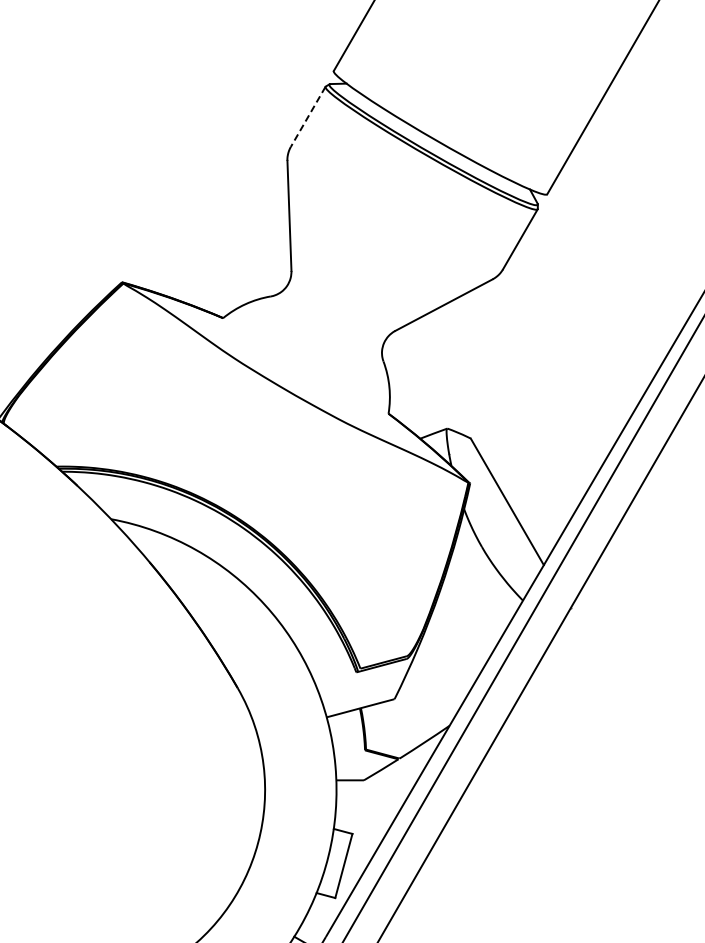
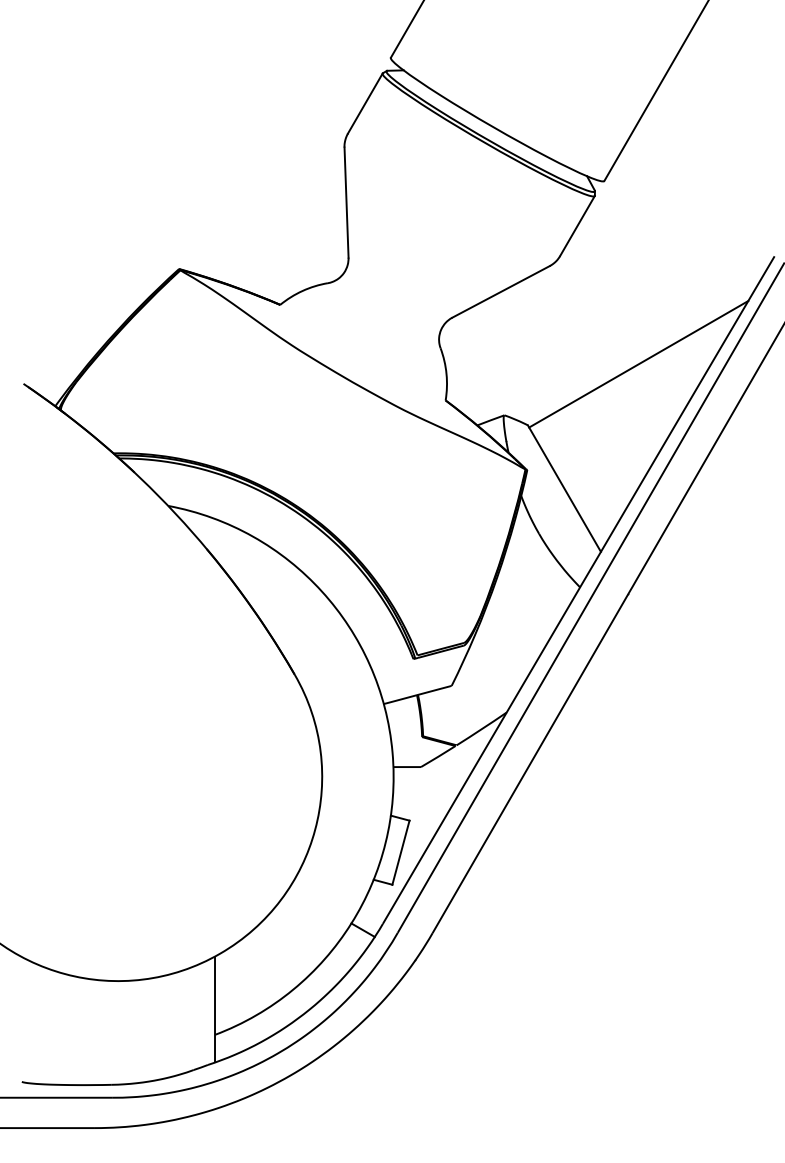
line: (308, 116) -> (365, 103), dashed -> solid
line: (581, 377) -> (638, 364), added

